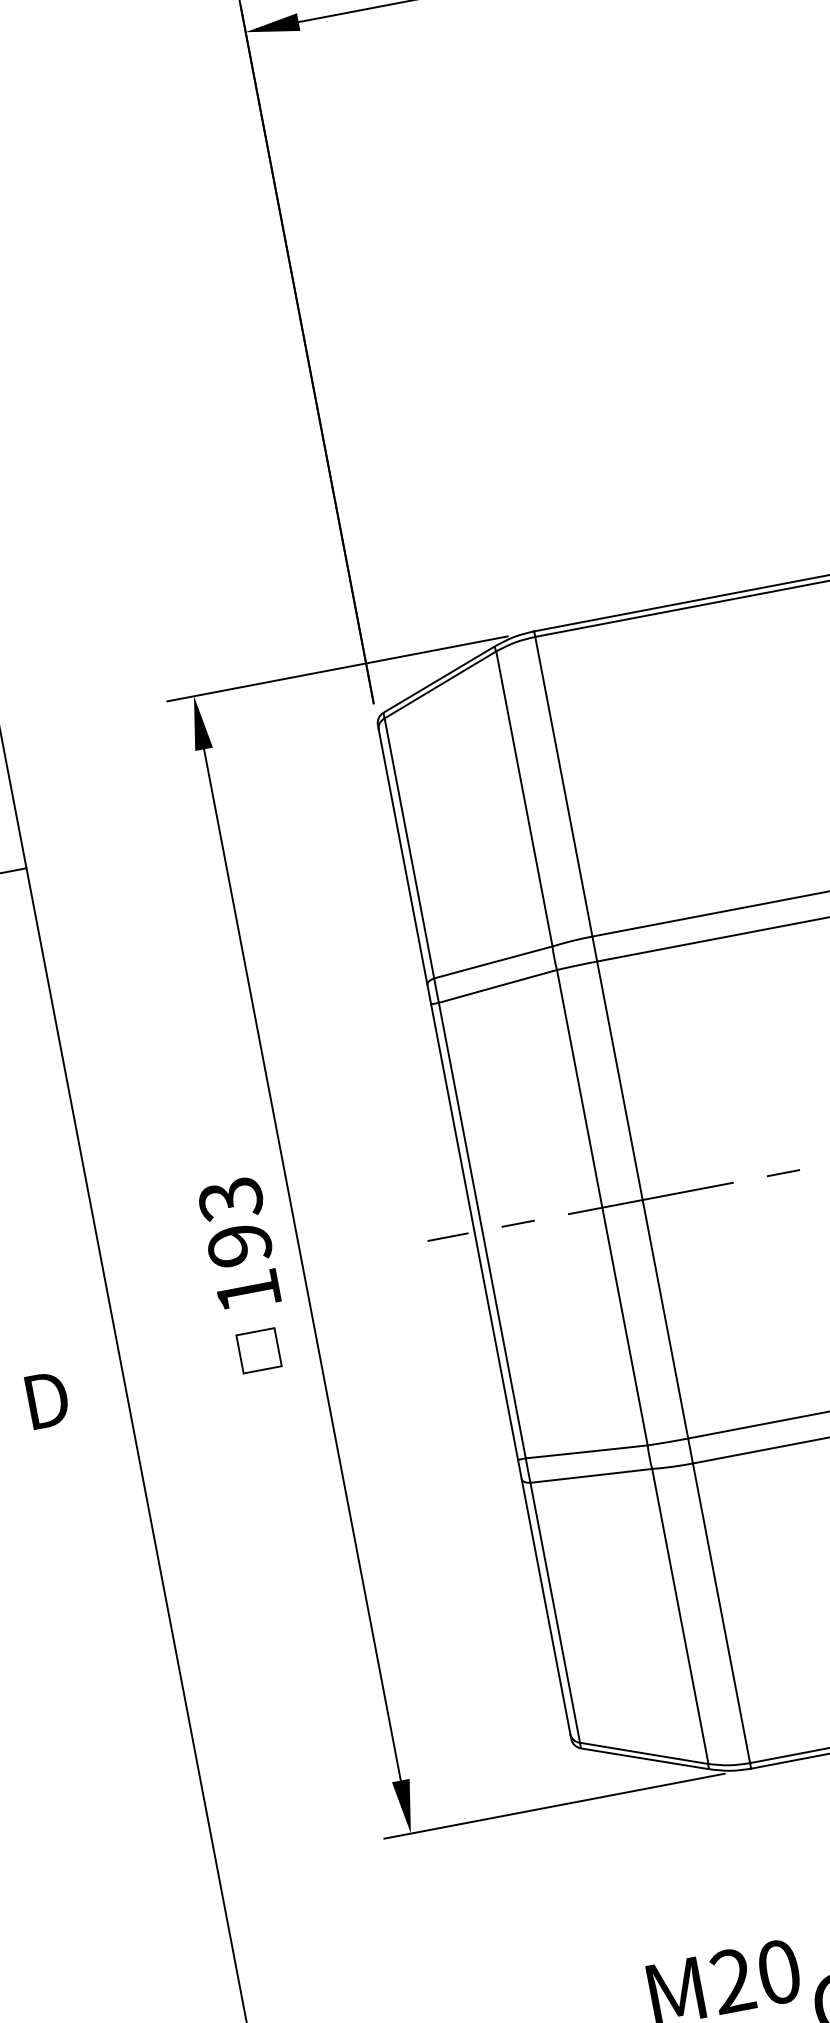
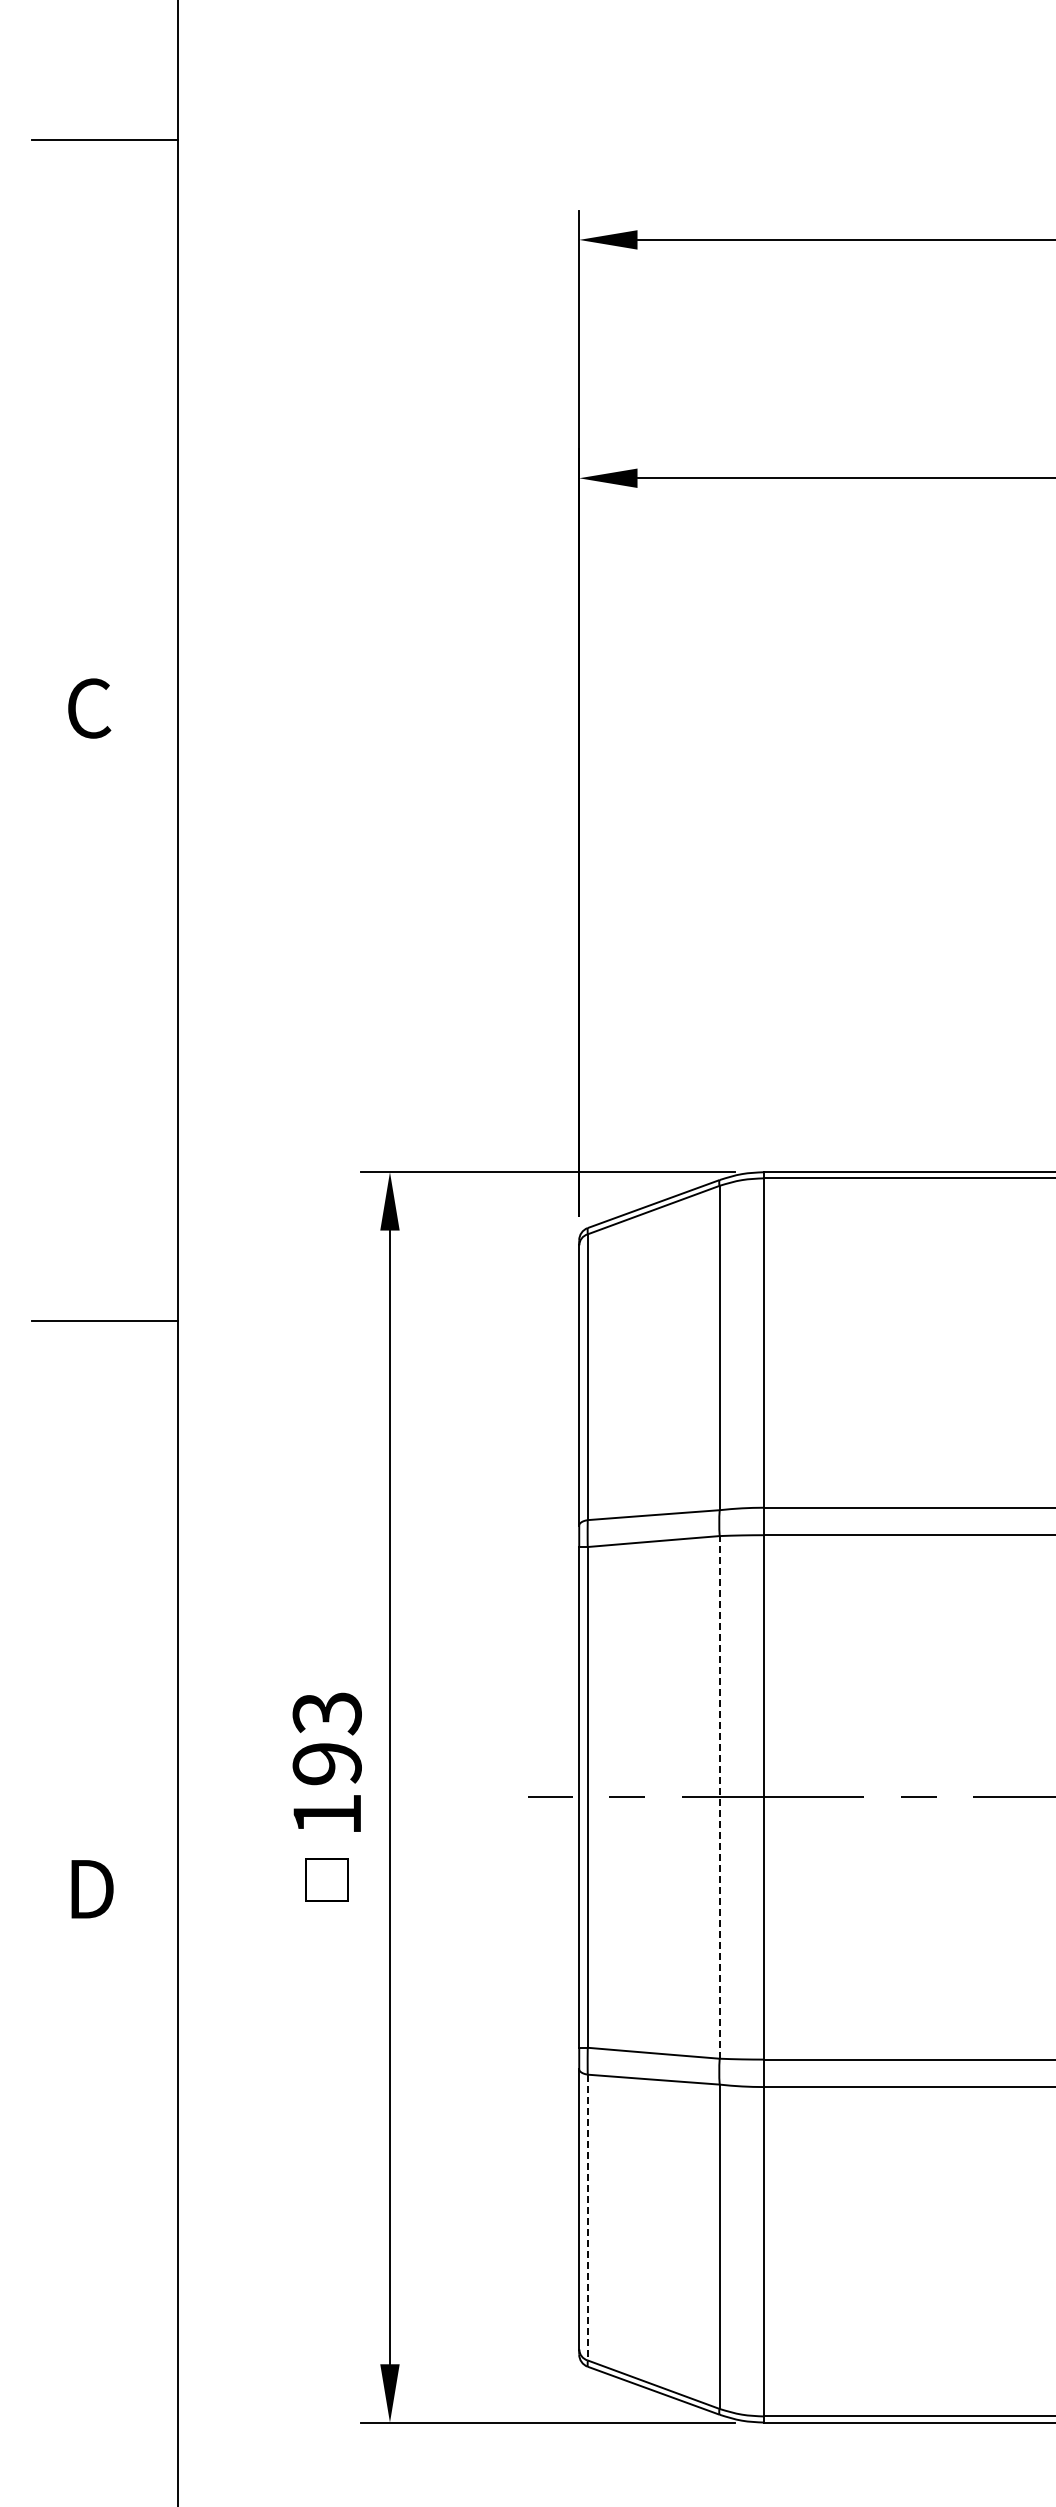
line: (602, 1206) -> (719, 1796), solid -> dashed
line: (555, 1612) -> (587, 2217), solid -> dashed

